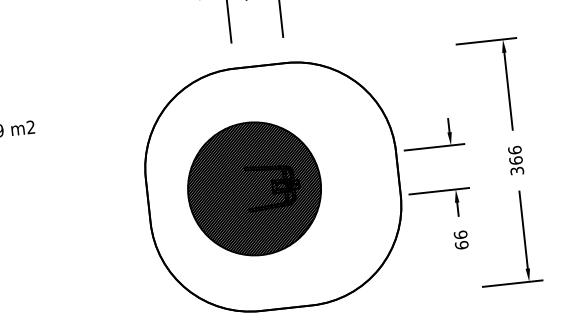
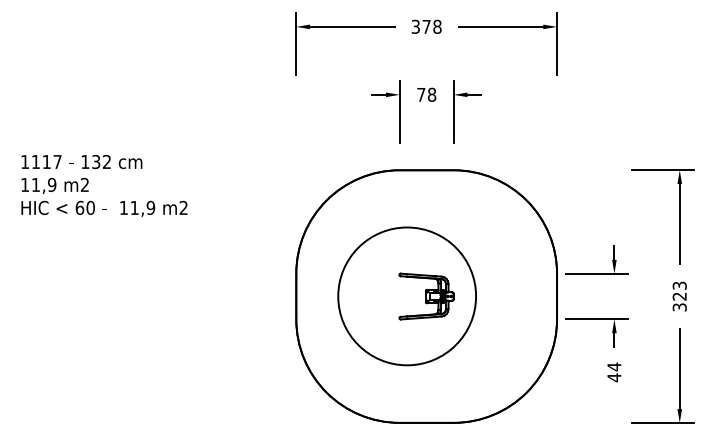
text: (515, 154) -> (679, 290), 366 -> 323
hatch: (254, 188) -> (407, 296), removed
text: (461, 240) -> (614, 372), 66 -> 44

